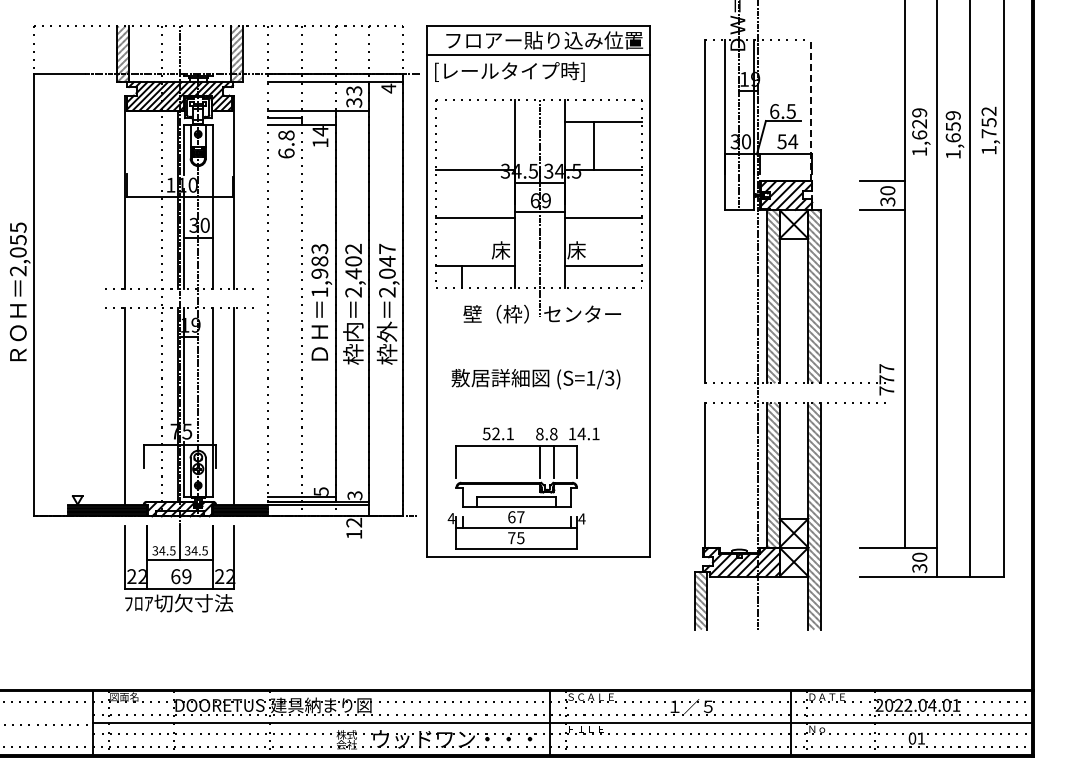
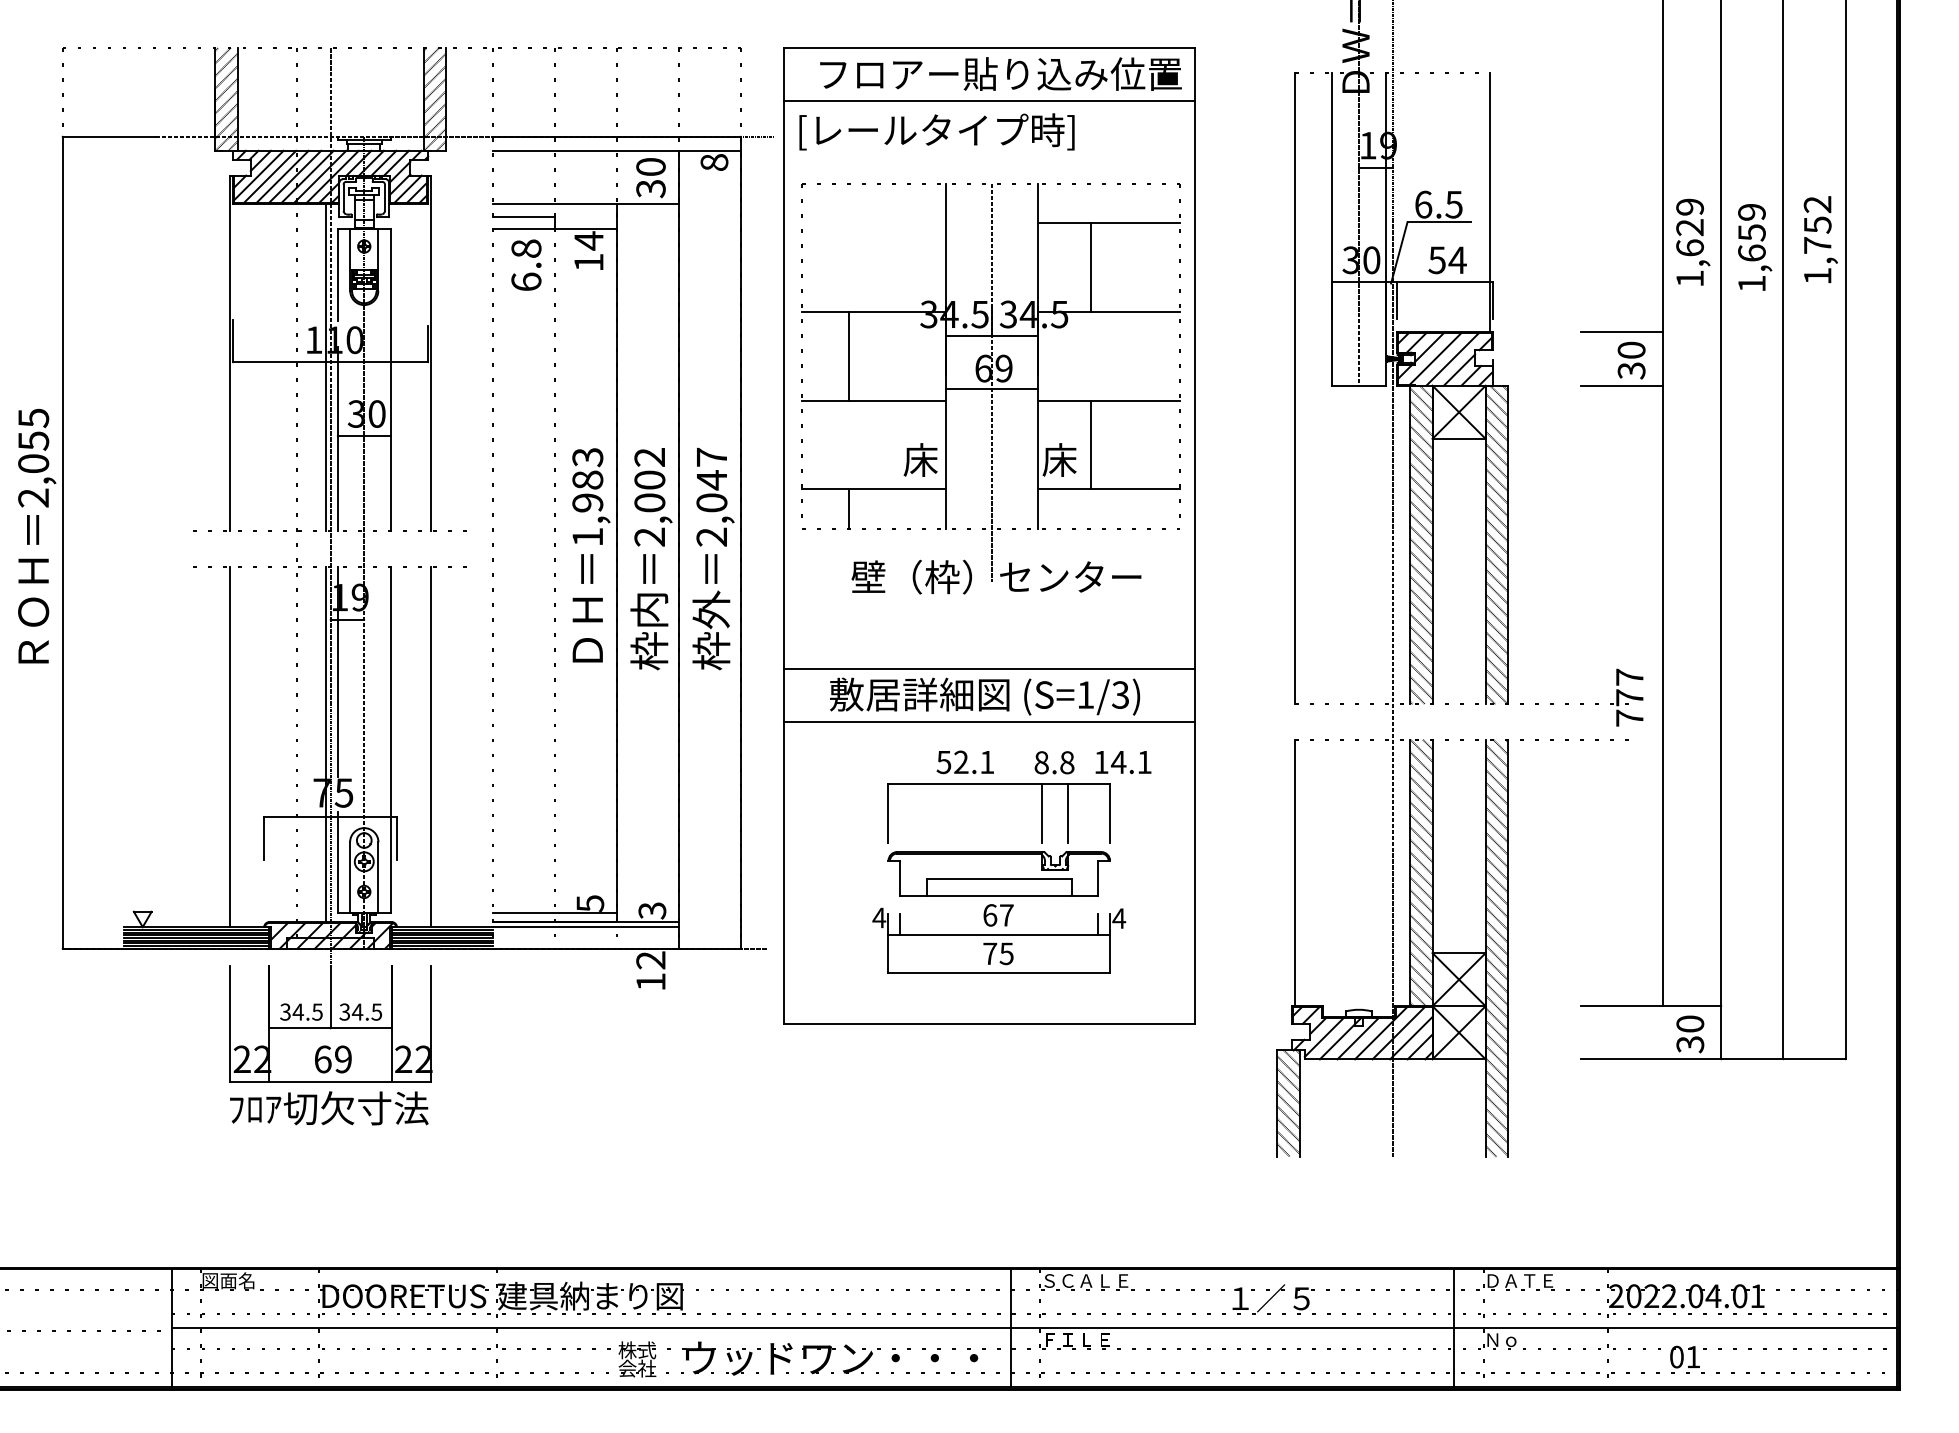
text: (388, 88) -> (713, 162), 4 -> 8
text: (354, 90) -> (651, 166), 33 -> 30
line: (810, 110) -> (1489, 202), dashed -> solid
line: (462, 193) -> (849, 355), added
line: (593, 242) -> (1090, 445), added
text: (353, 273) -> (649, 502), 2,402 -> 2,002
line: (538, 363) -> (989, 667), added
line: (538, 392) -> (989, 721), added
part: (523, 488) -> (1011, 862), moved

